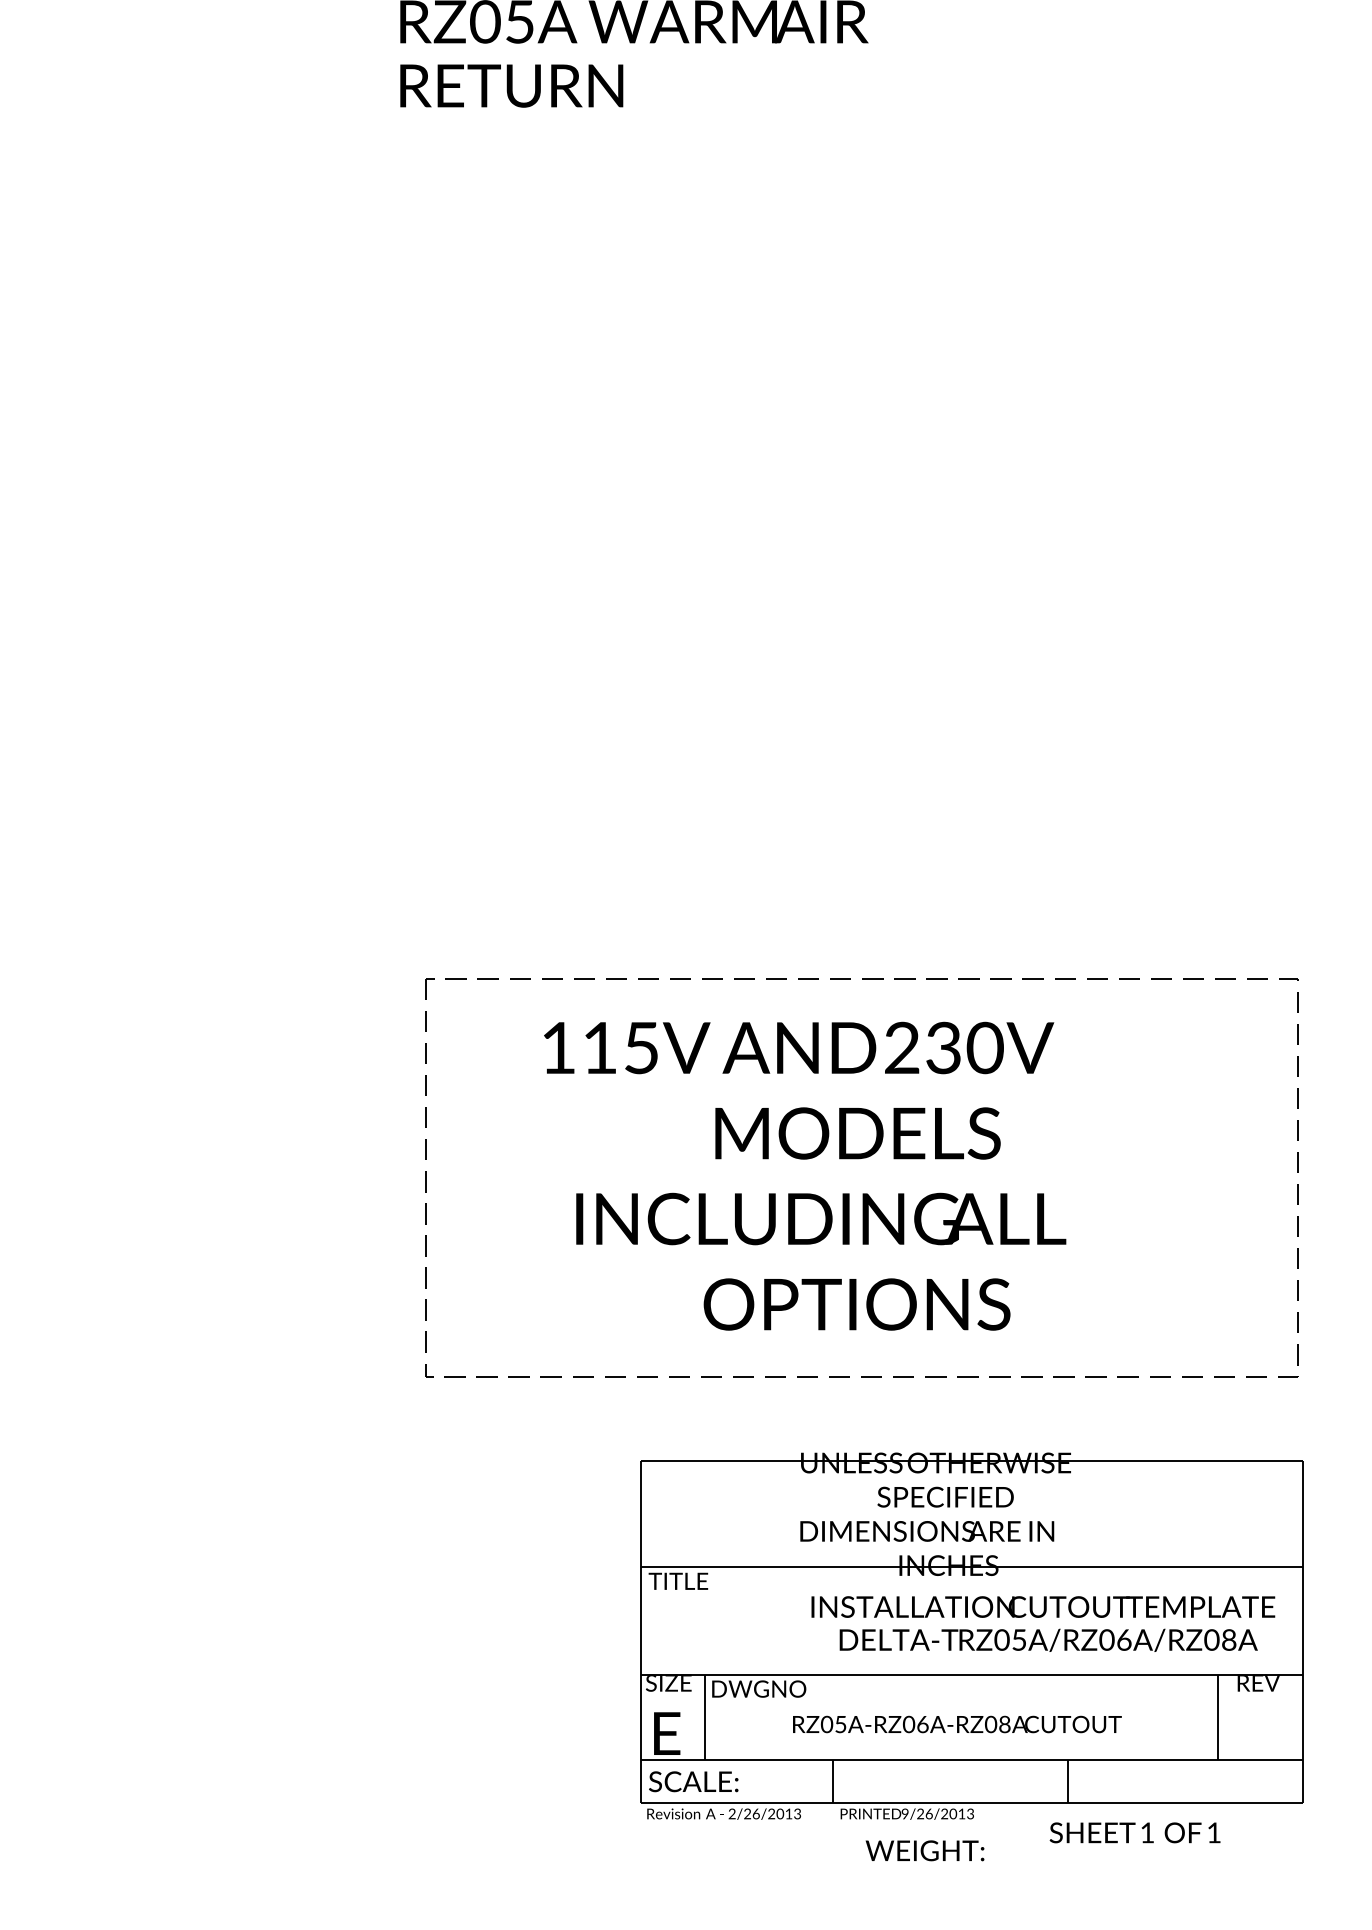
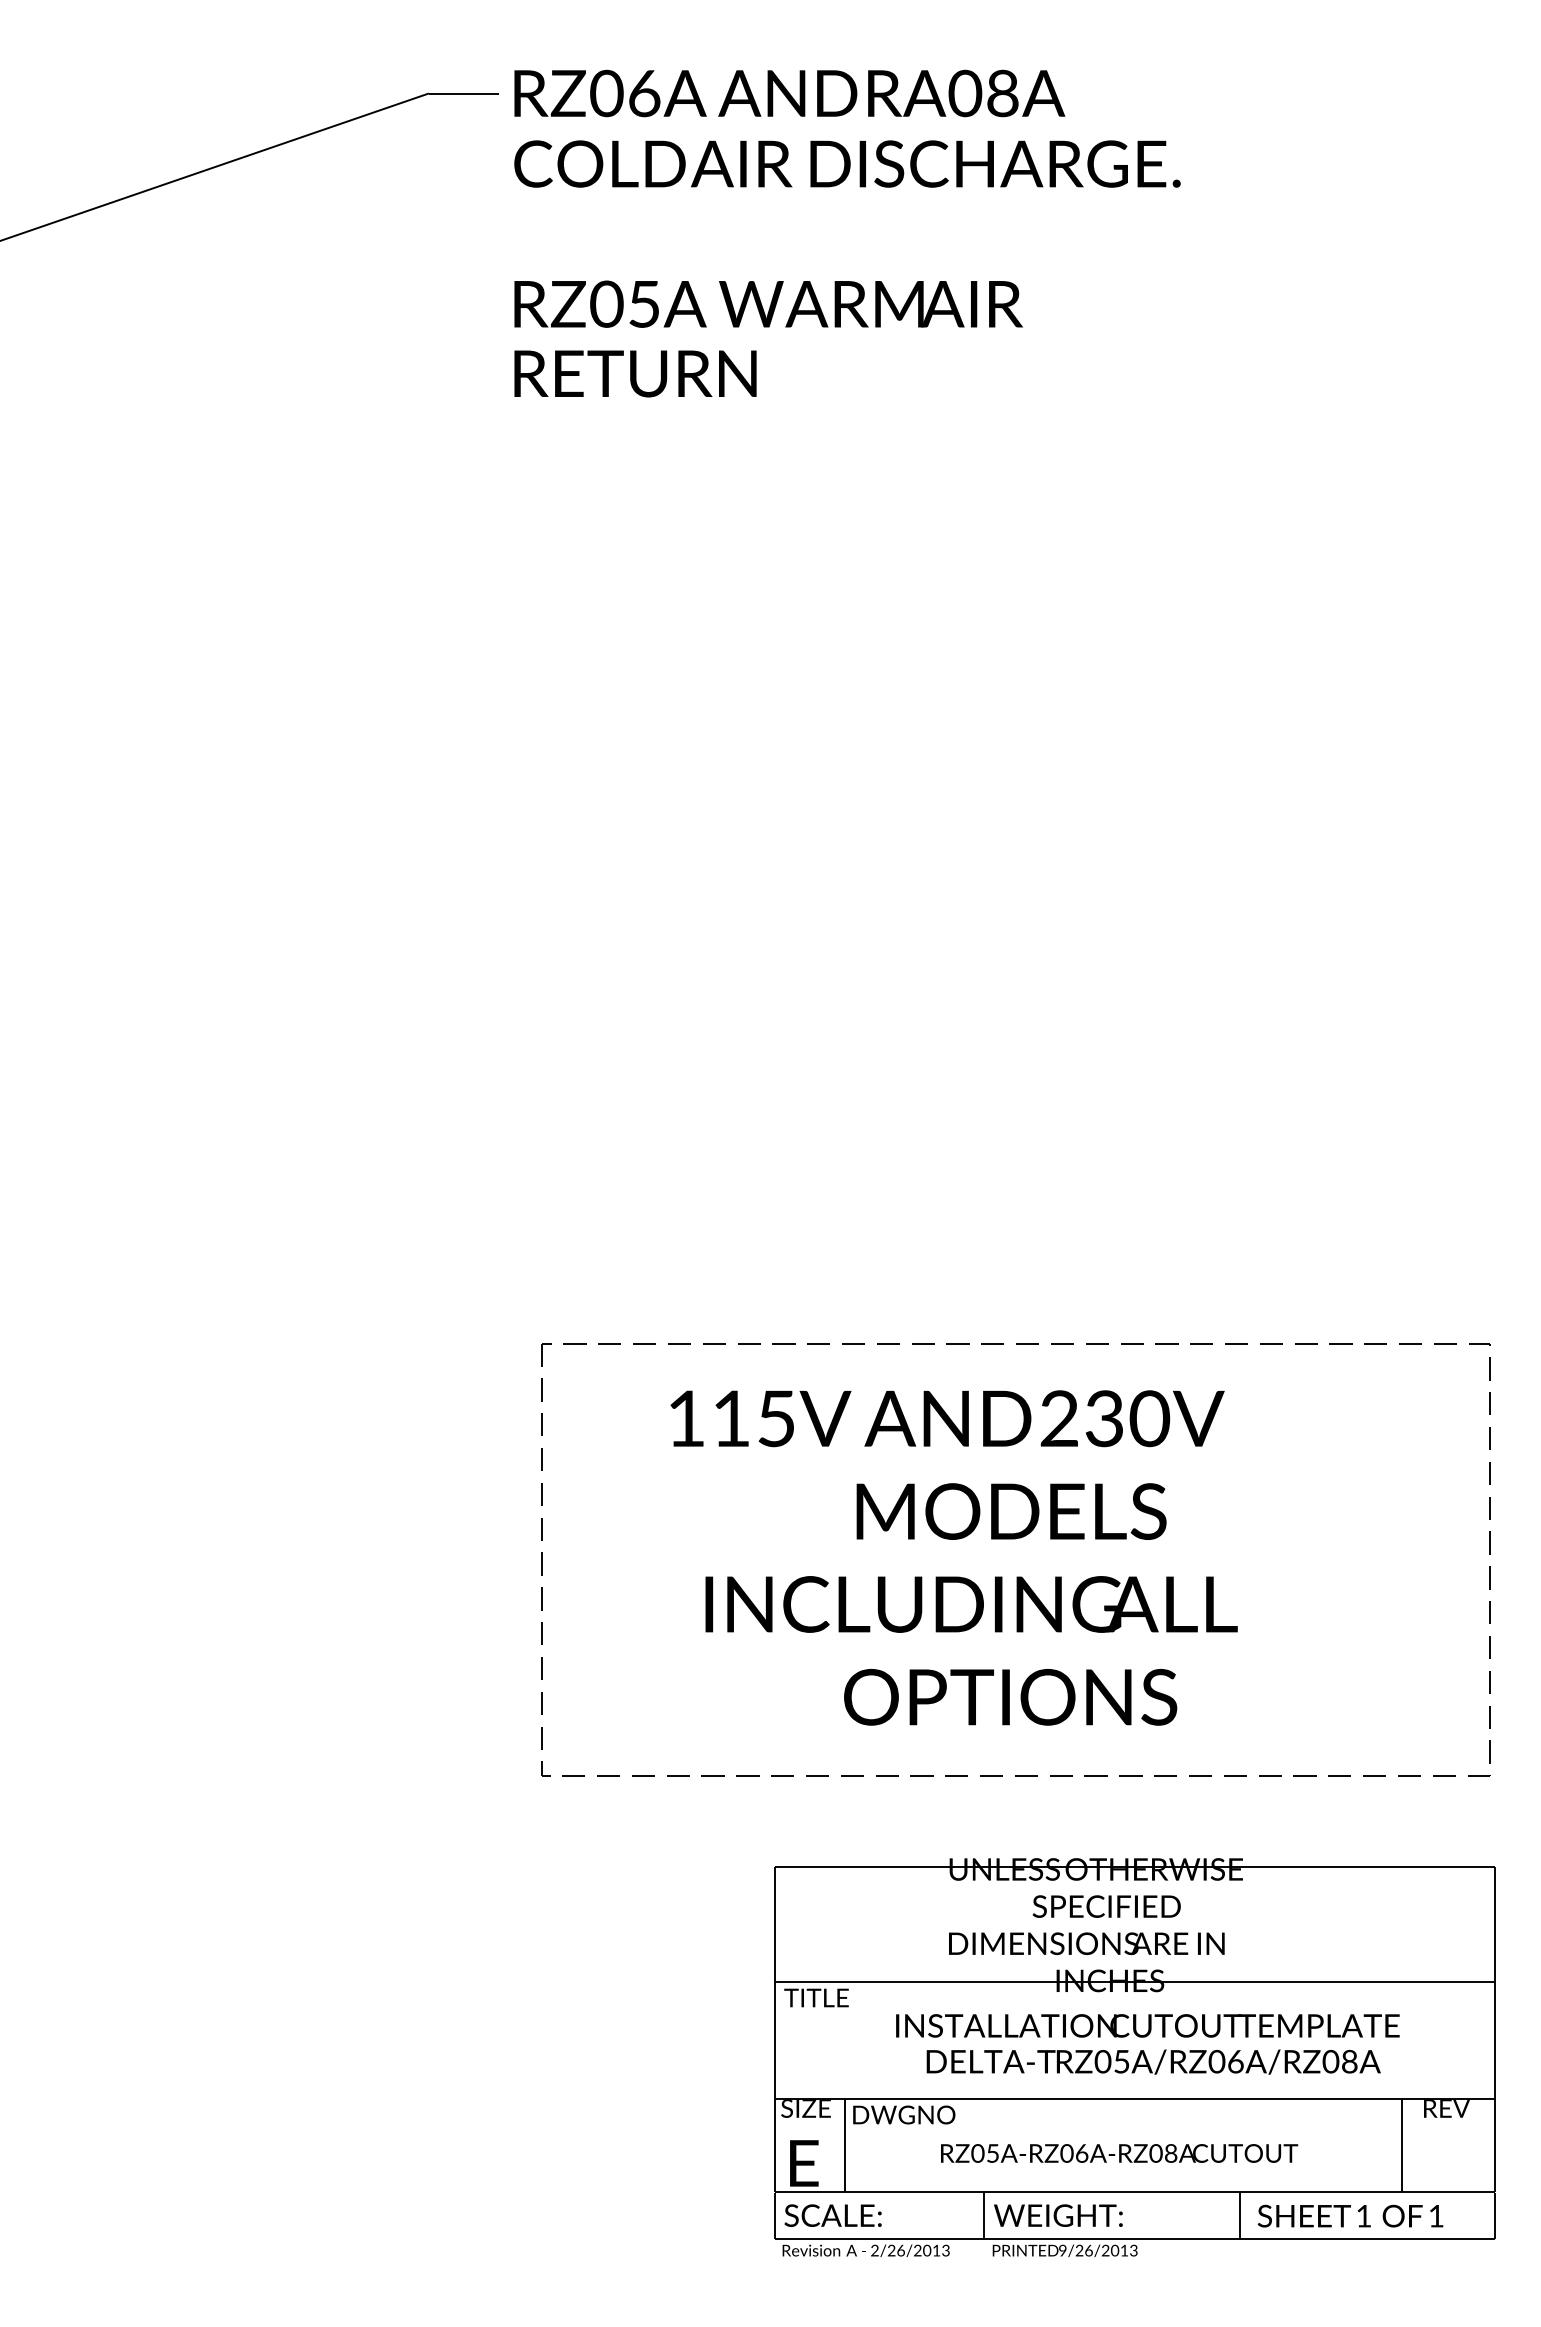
text: (1042, 1624) -> (1147, 2044), moved
text: (1135, 1832) -> (1350, 2215), moved
text: (925, 1850) -> (1058, 2215), moved

